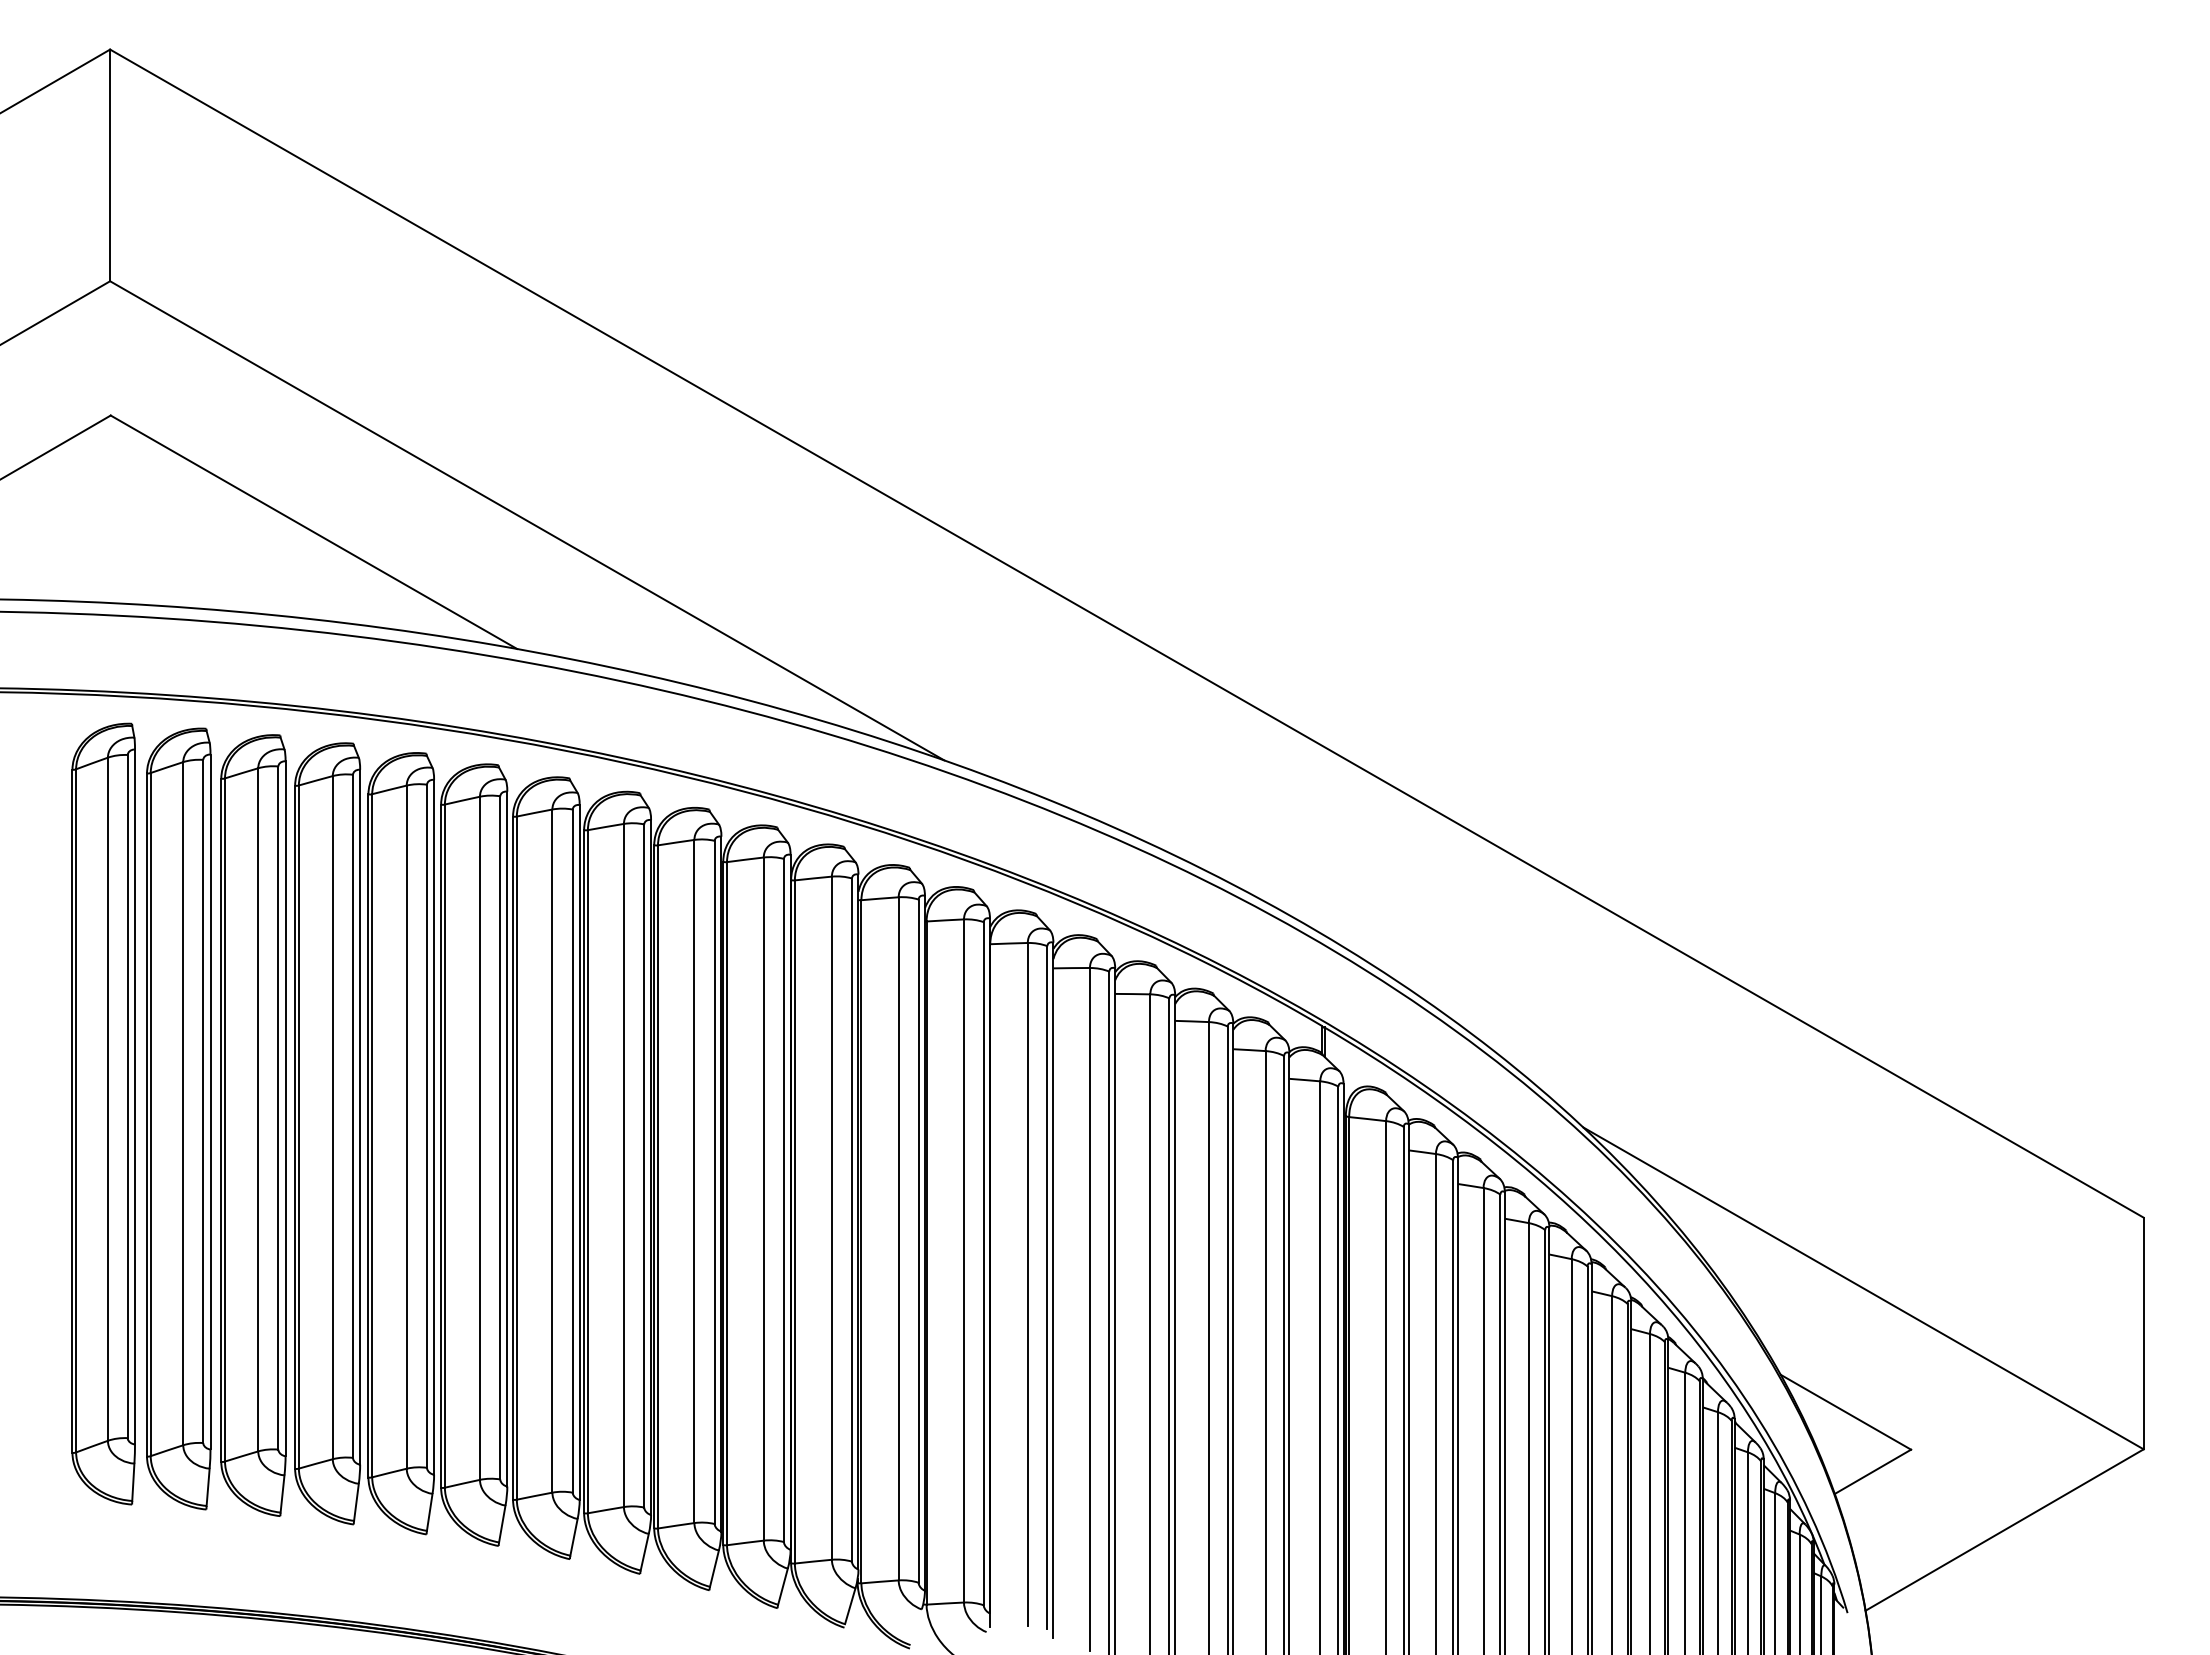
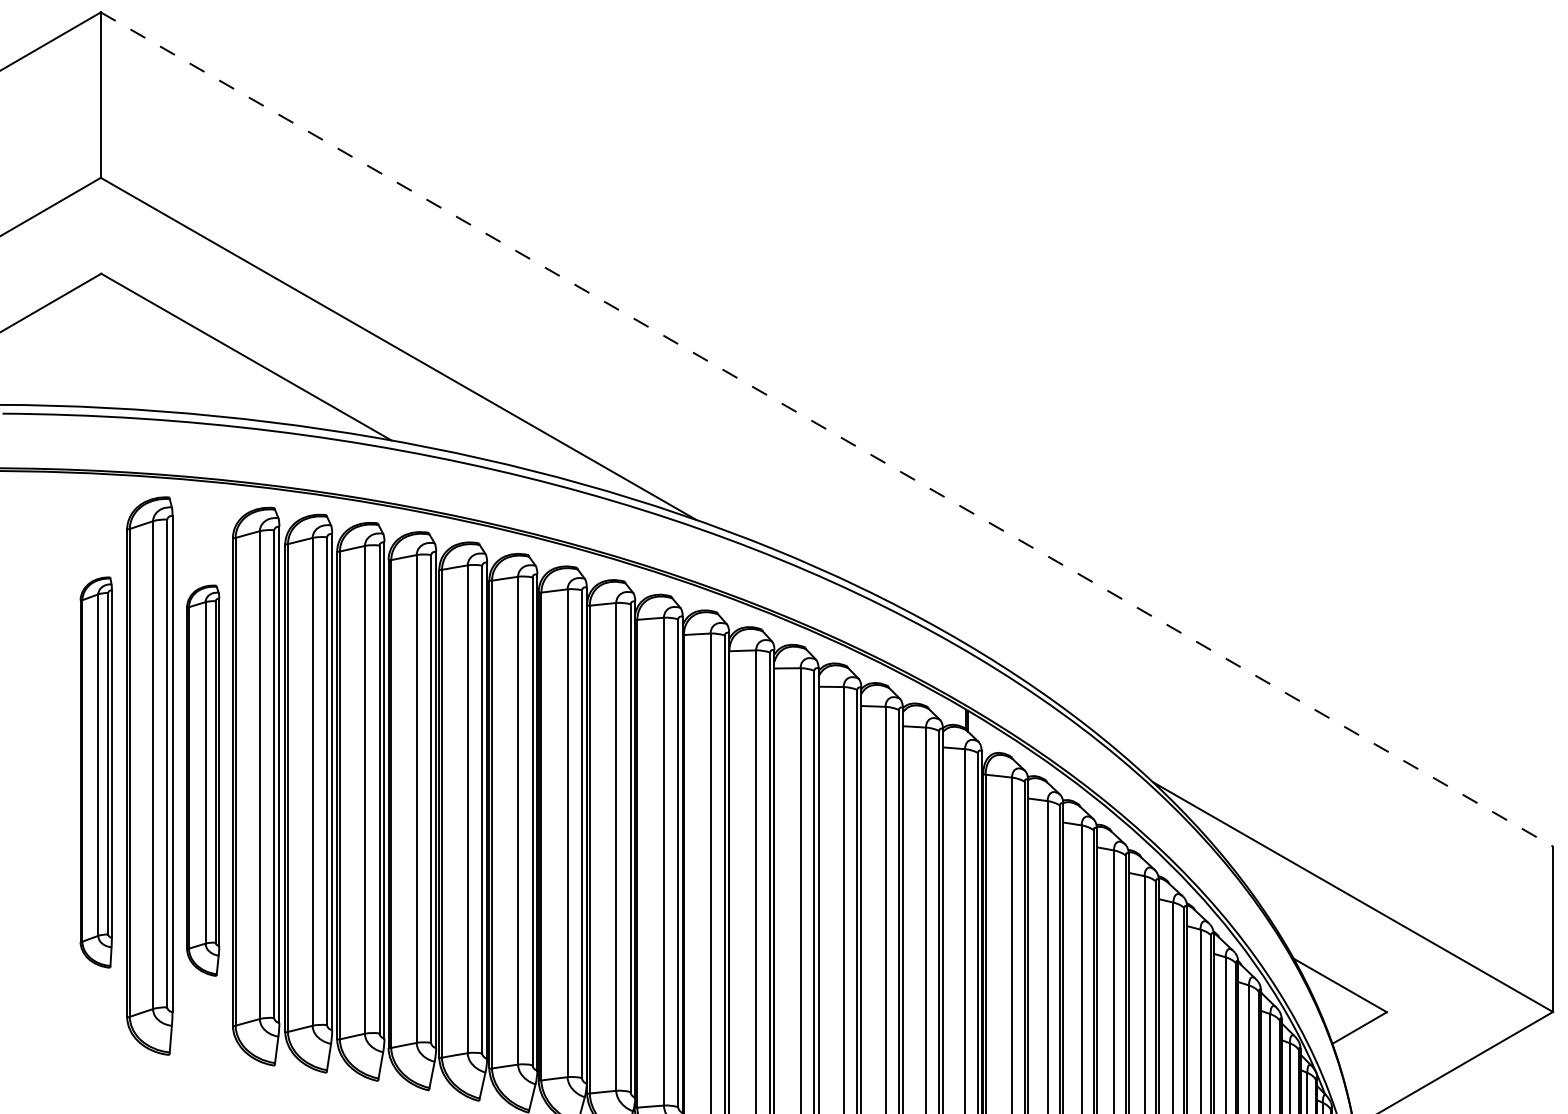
line: (1126, 633) -> (826, 429), solid -> dashed
part: (103, 1113) -> (96, 772), size x0.7
part: (253, 1125) -> (203, 780), size x0.7

